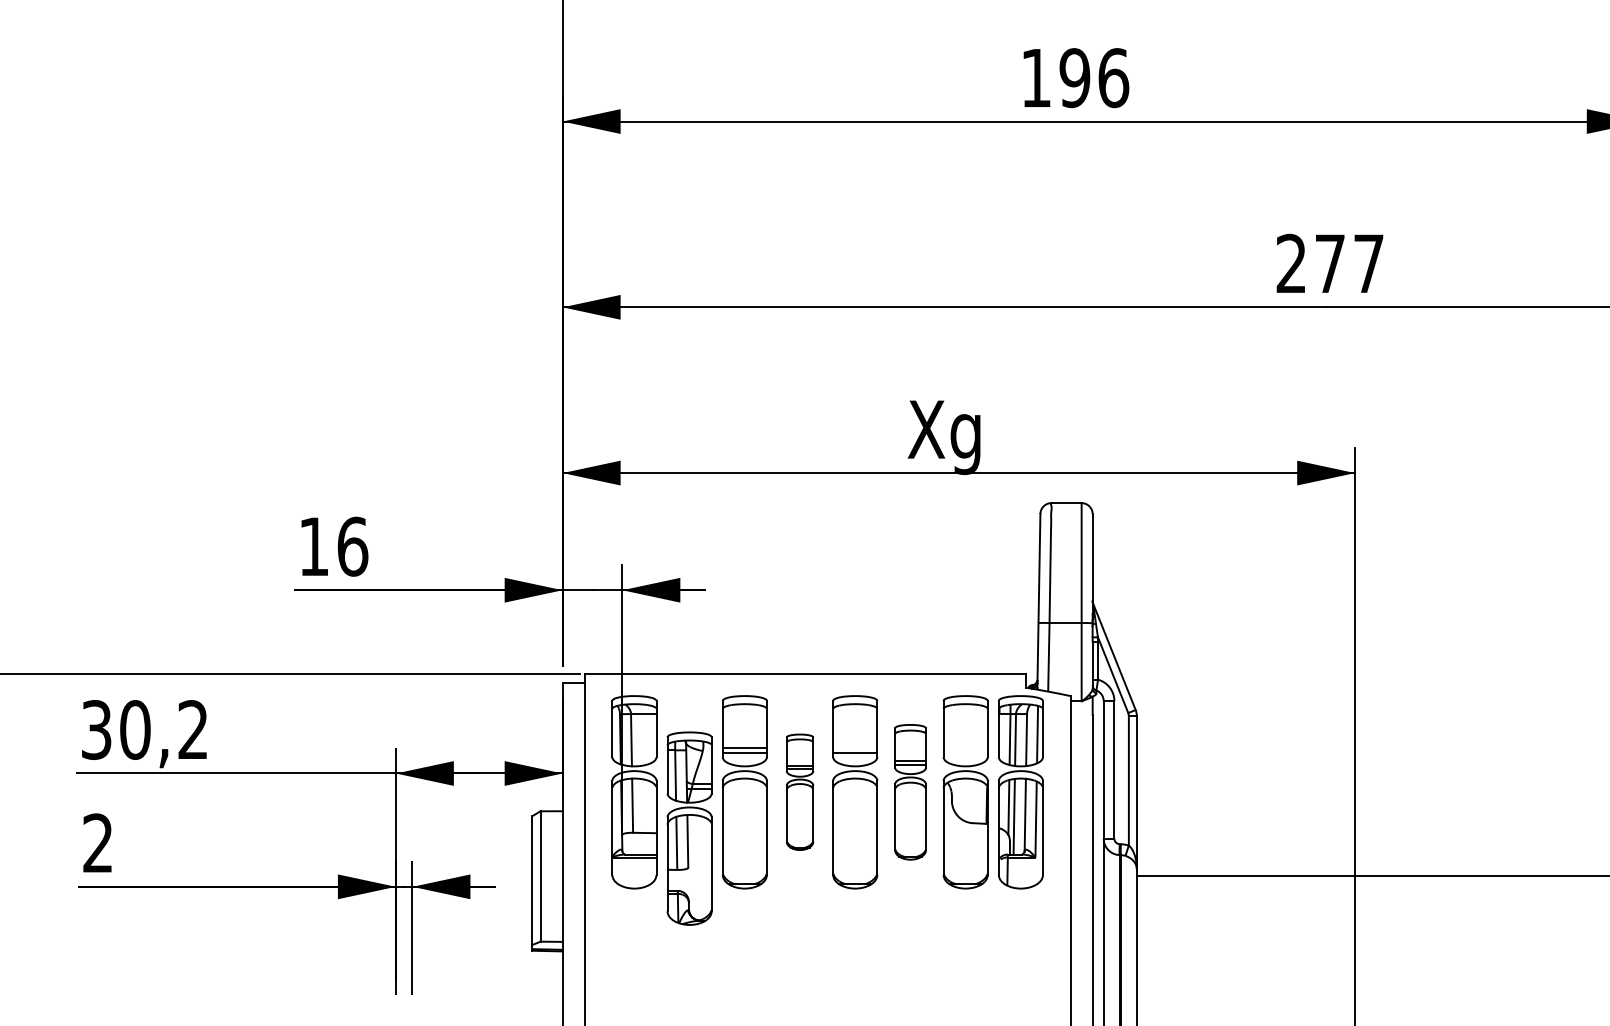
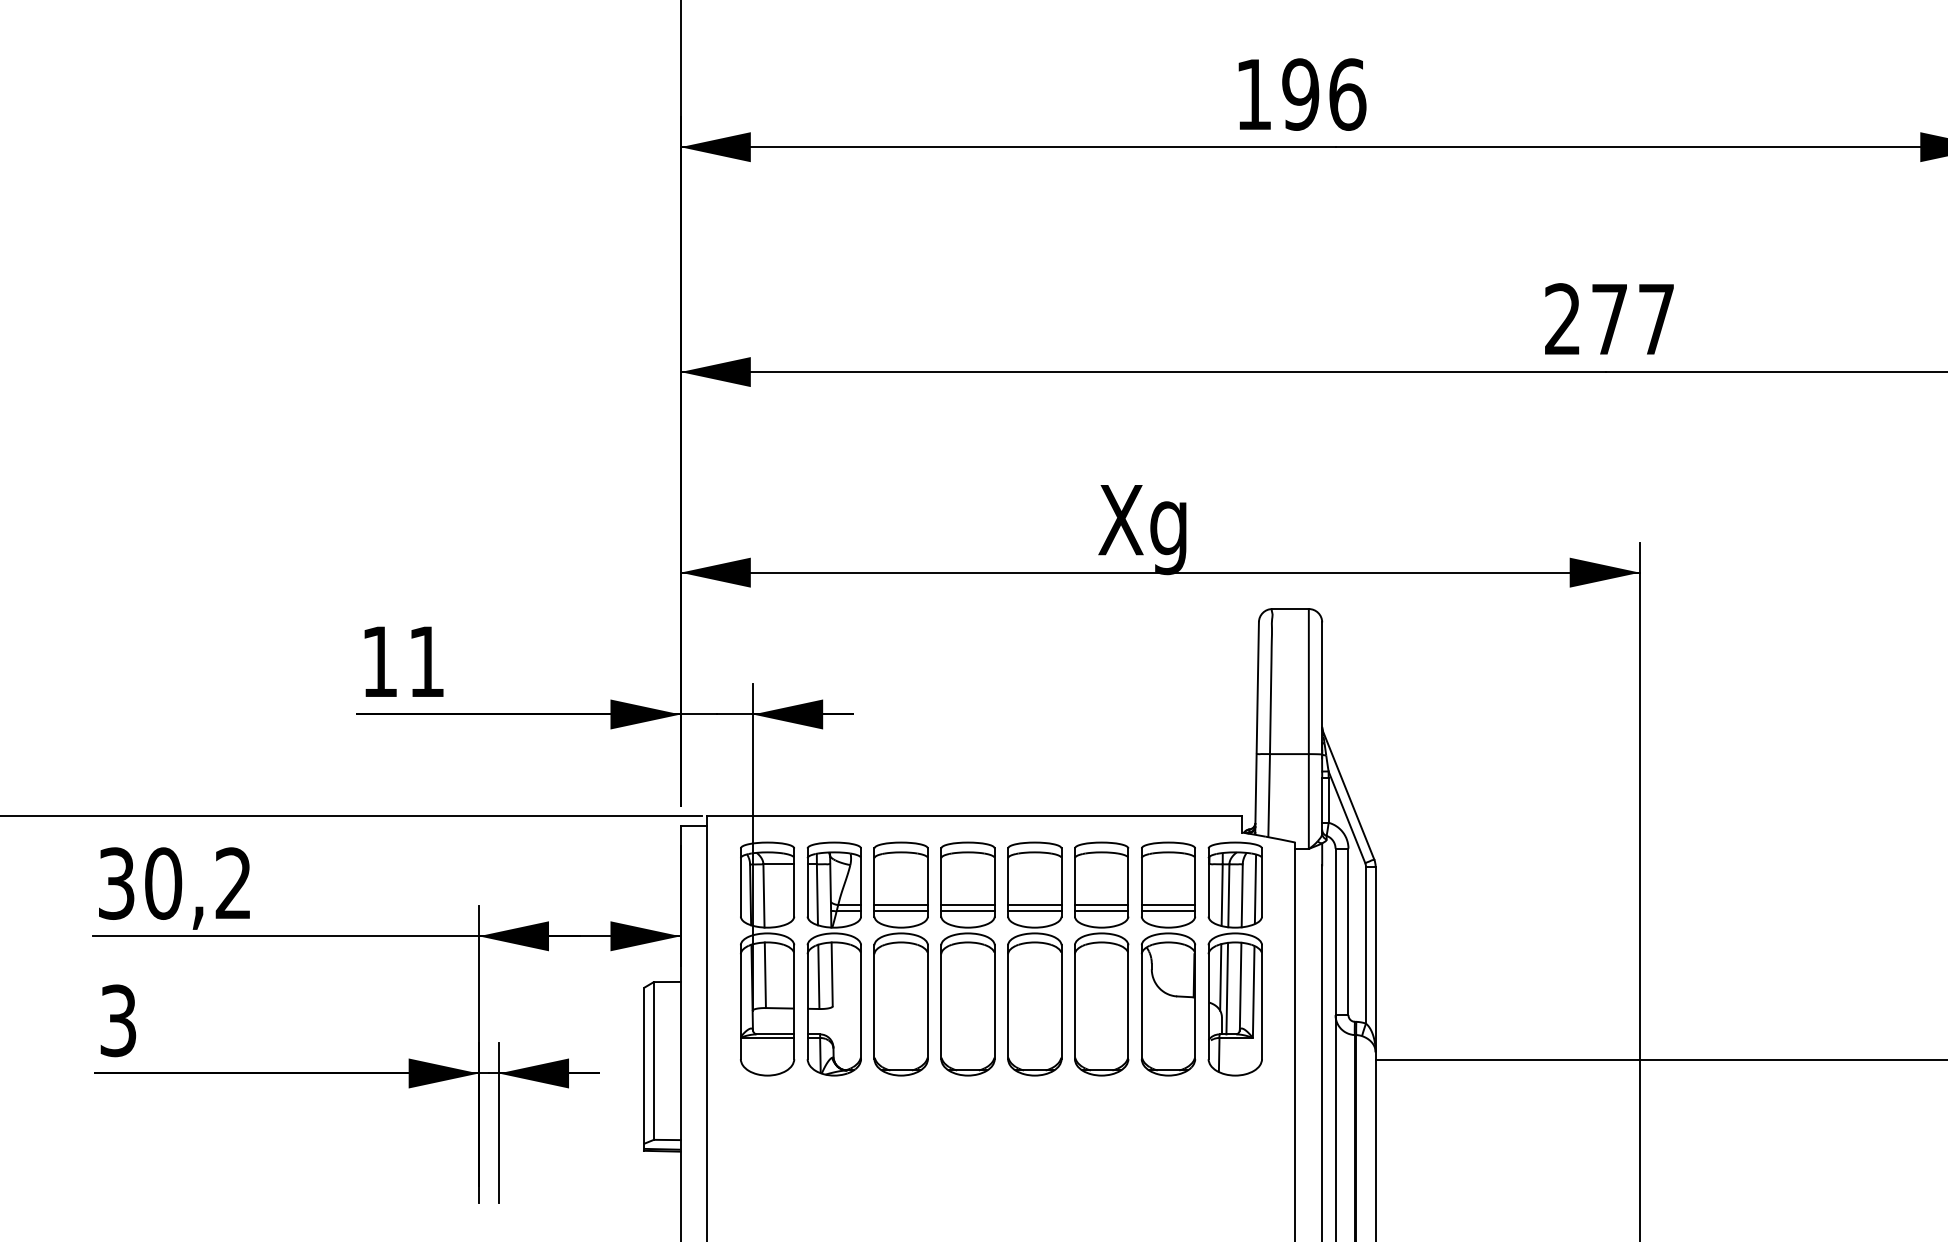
text: (352, 546) -> (426, 661), 16 -> 11
line: (854, 748) -> (1034, 905), added
line: (965, 748) -> (1168, 905), added
line: (965, 753) -> (1168, 911), added
part: (799, 791) -> (967, 958), size x1.67
part: (910, 791) -> (1101, 958), size x1.43
part: (688, 828) -> (833, 958), moved
text: (98, 843) -> (118, 1020), 2 -> 3

